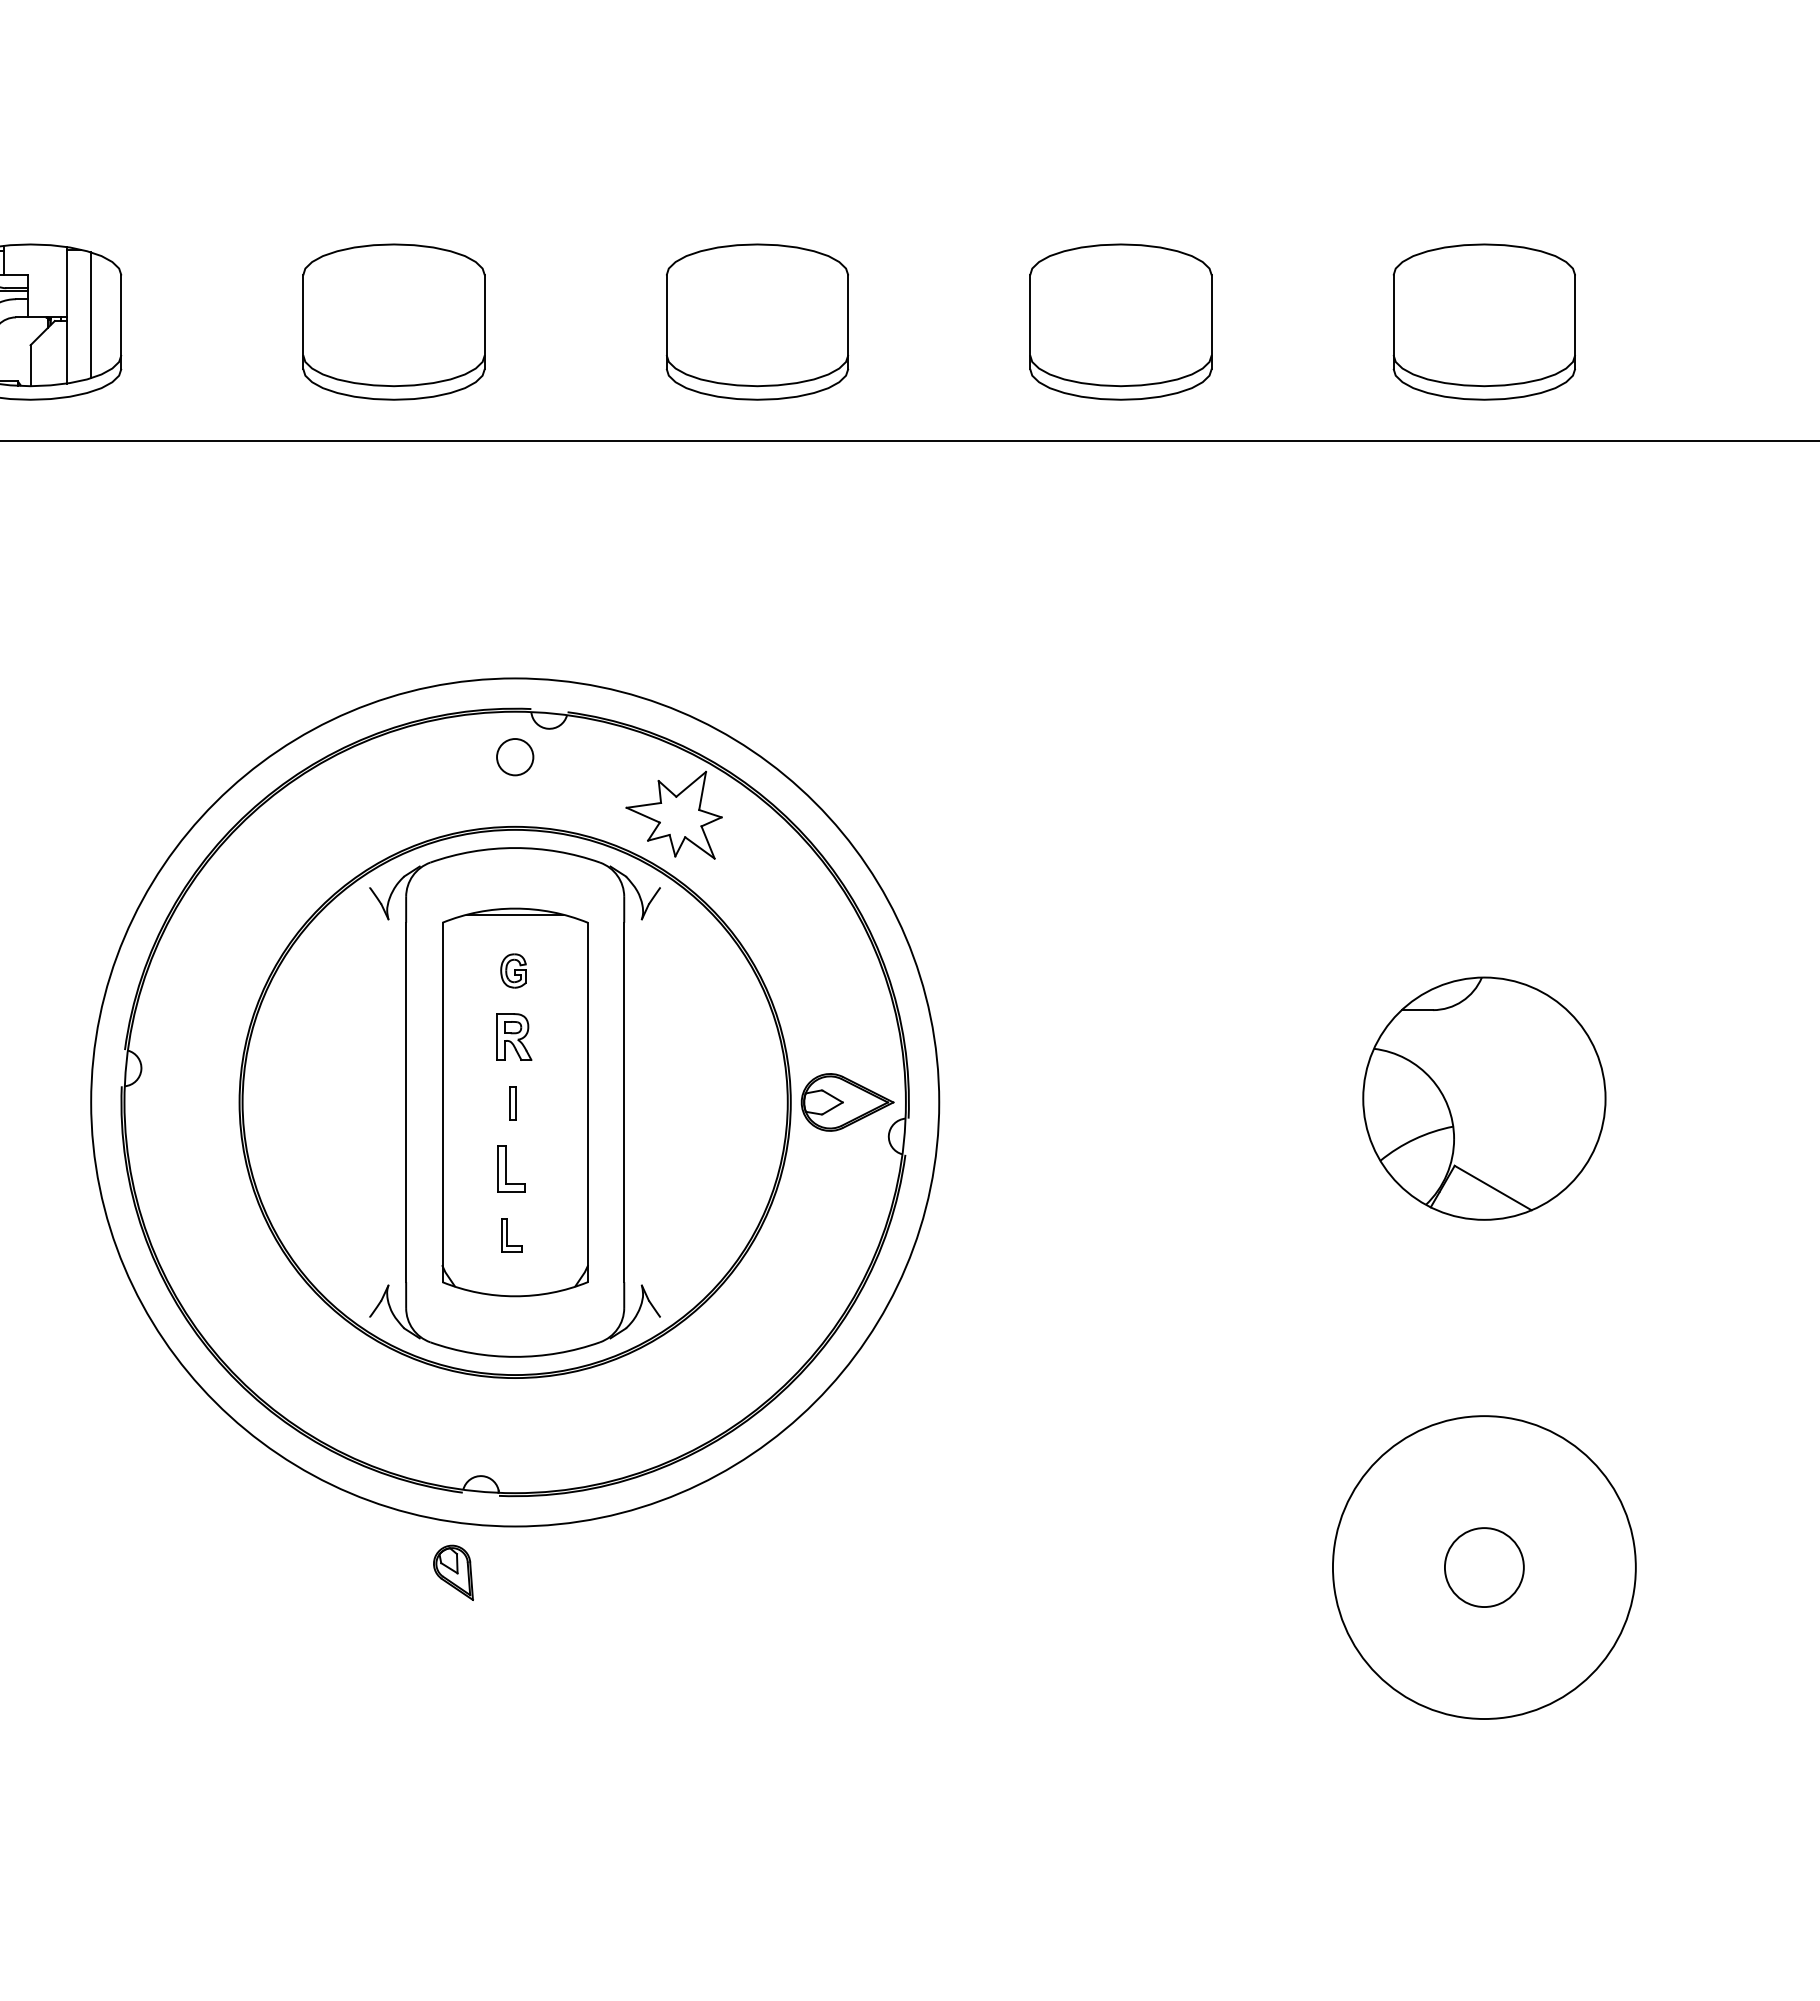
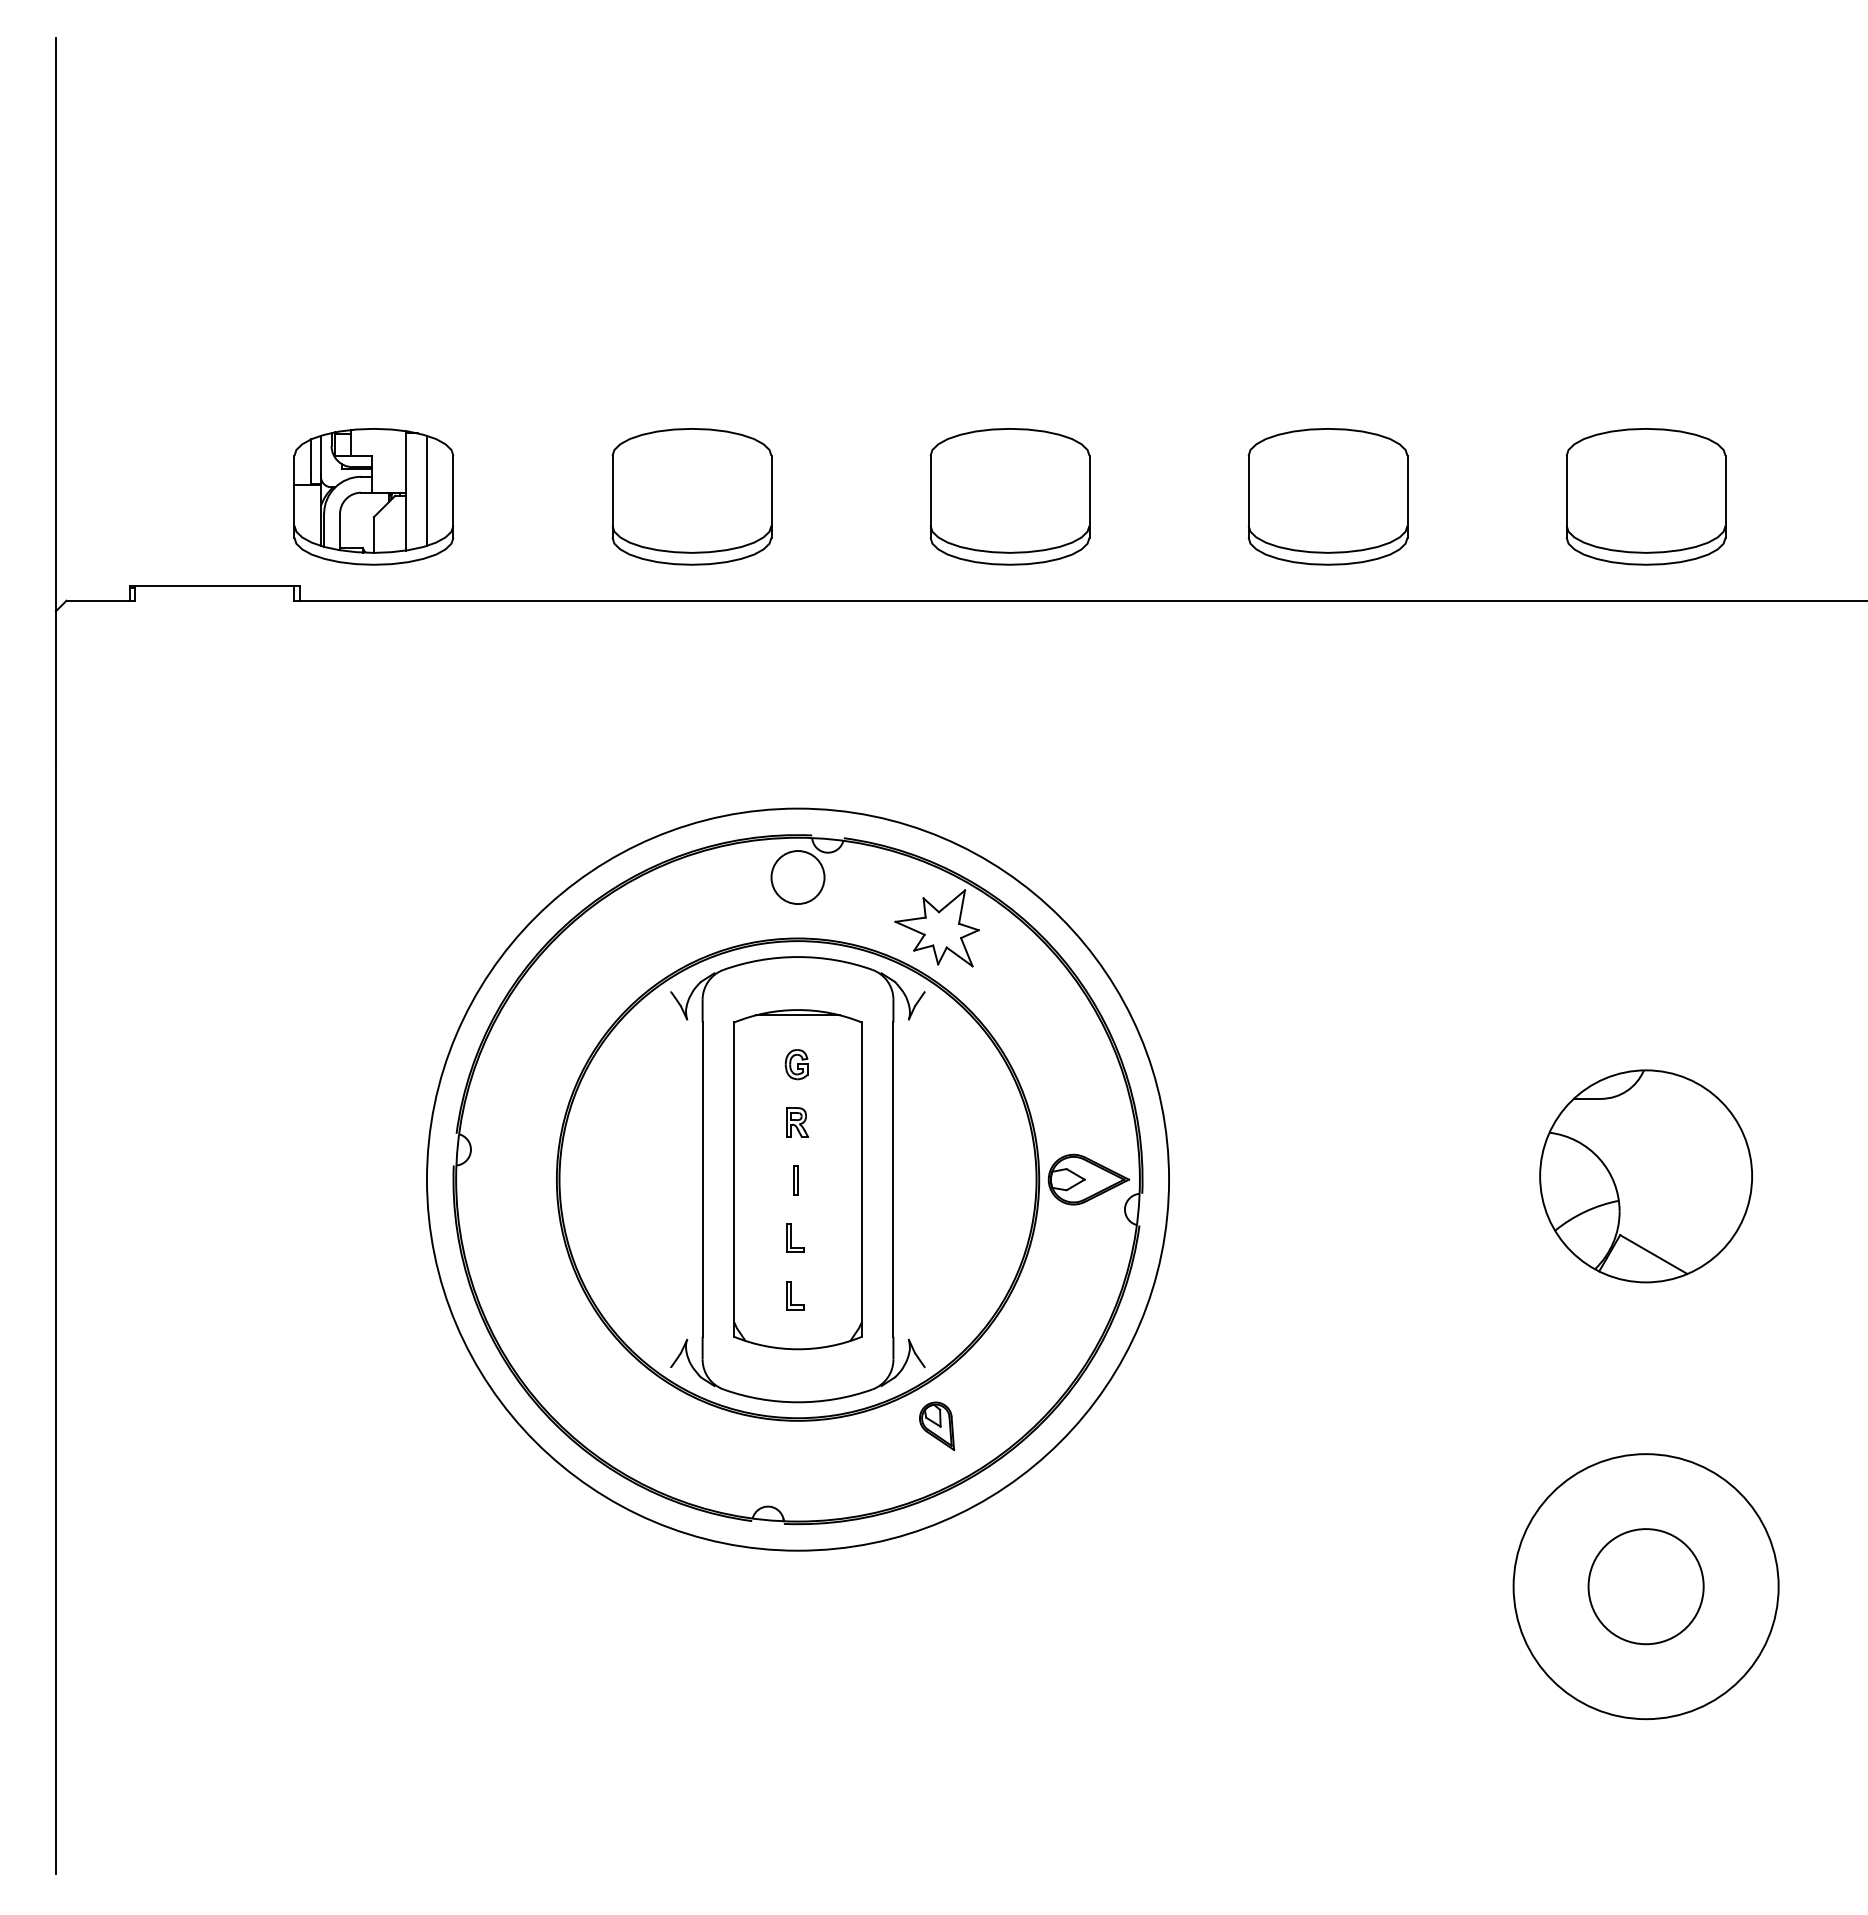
circle: (514, 757) -> (797, 877), size x1.67
part: (514, 1037) -> (797, 1122), size x0.71
part: (512, 1168) -> (795, 1237), size x0.71
circle: (1483, 1567) -> (1645, 1586), size x1.67
part: (454, 1571) -> (937, 1425), moved

